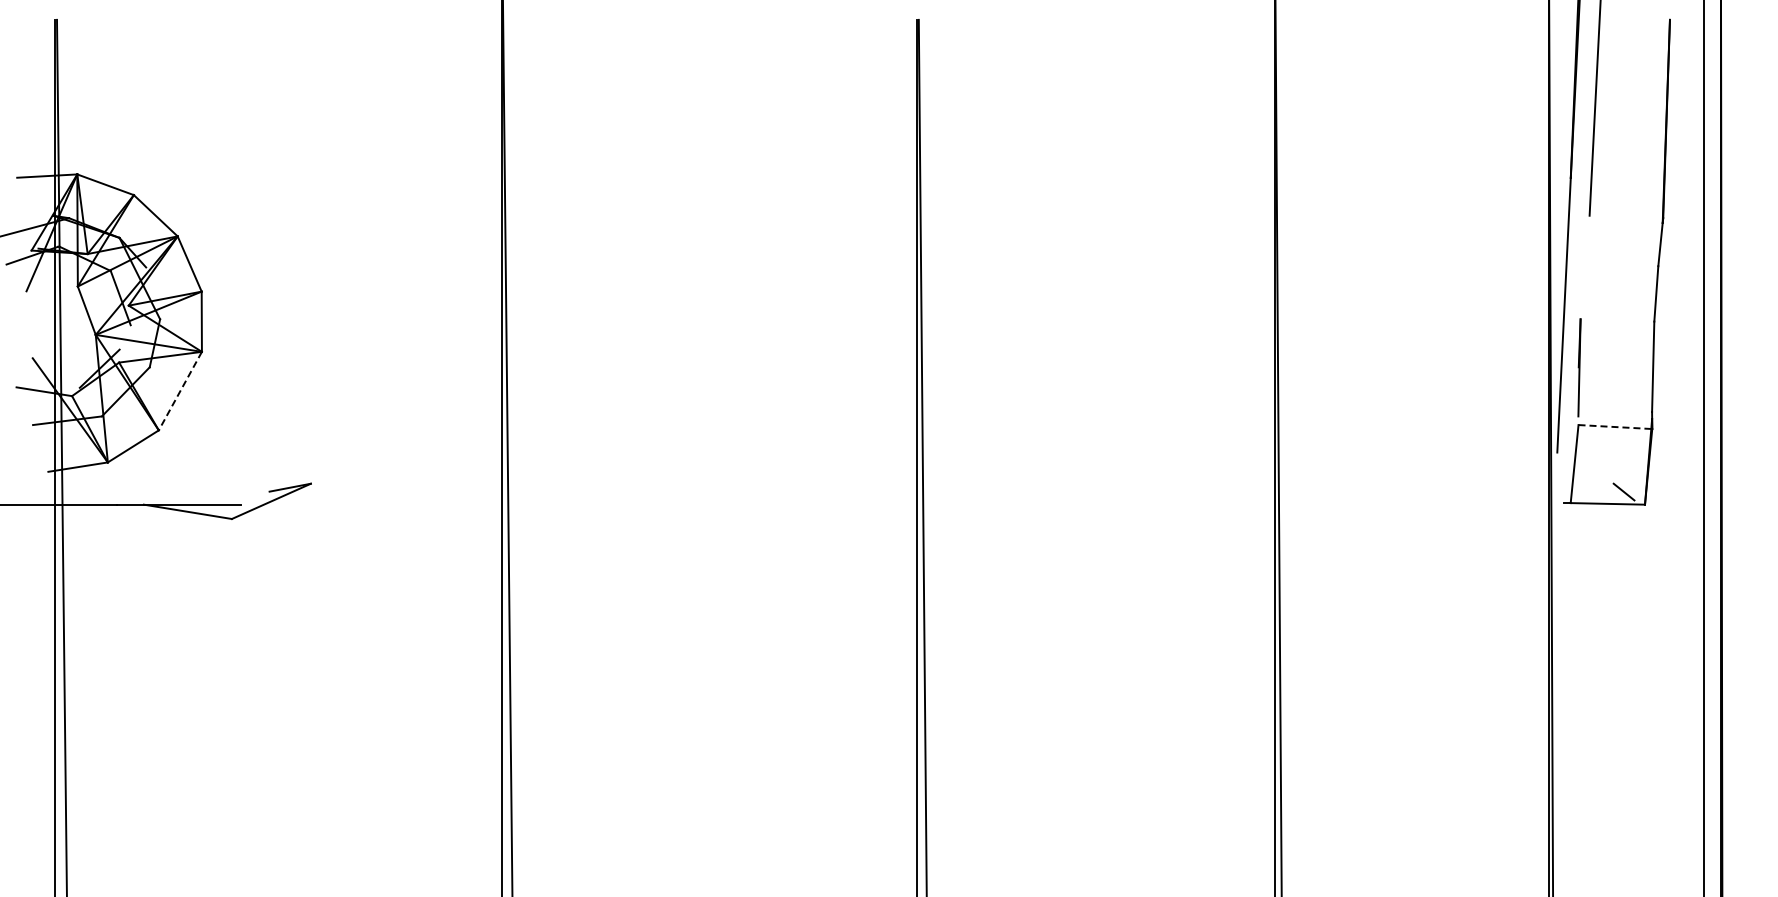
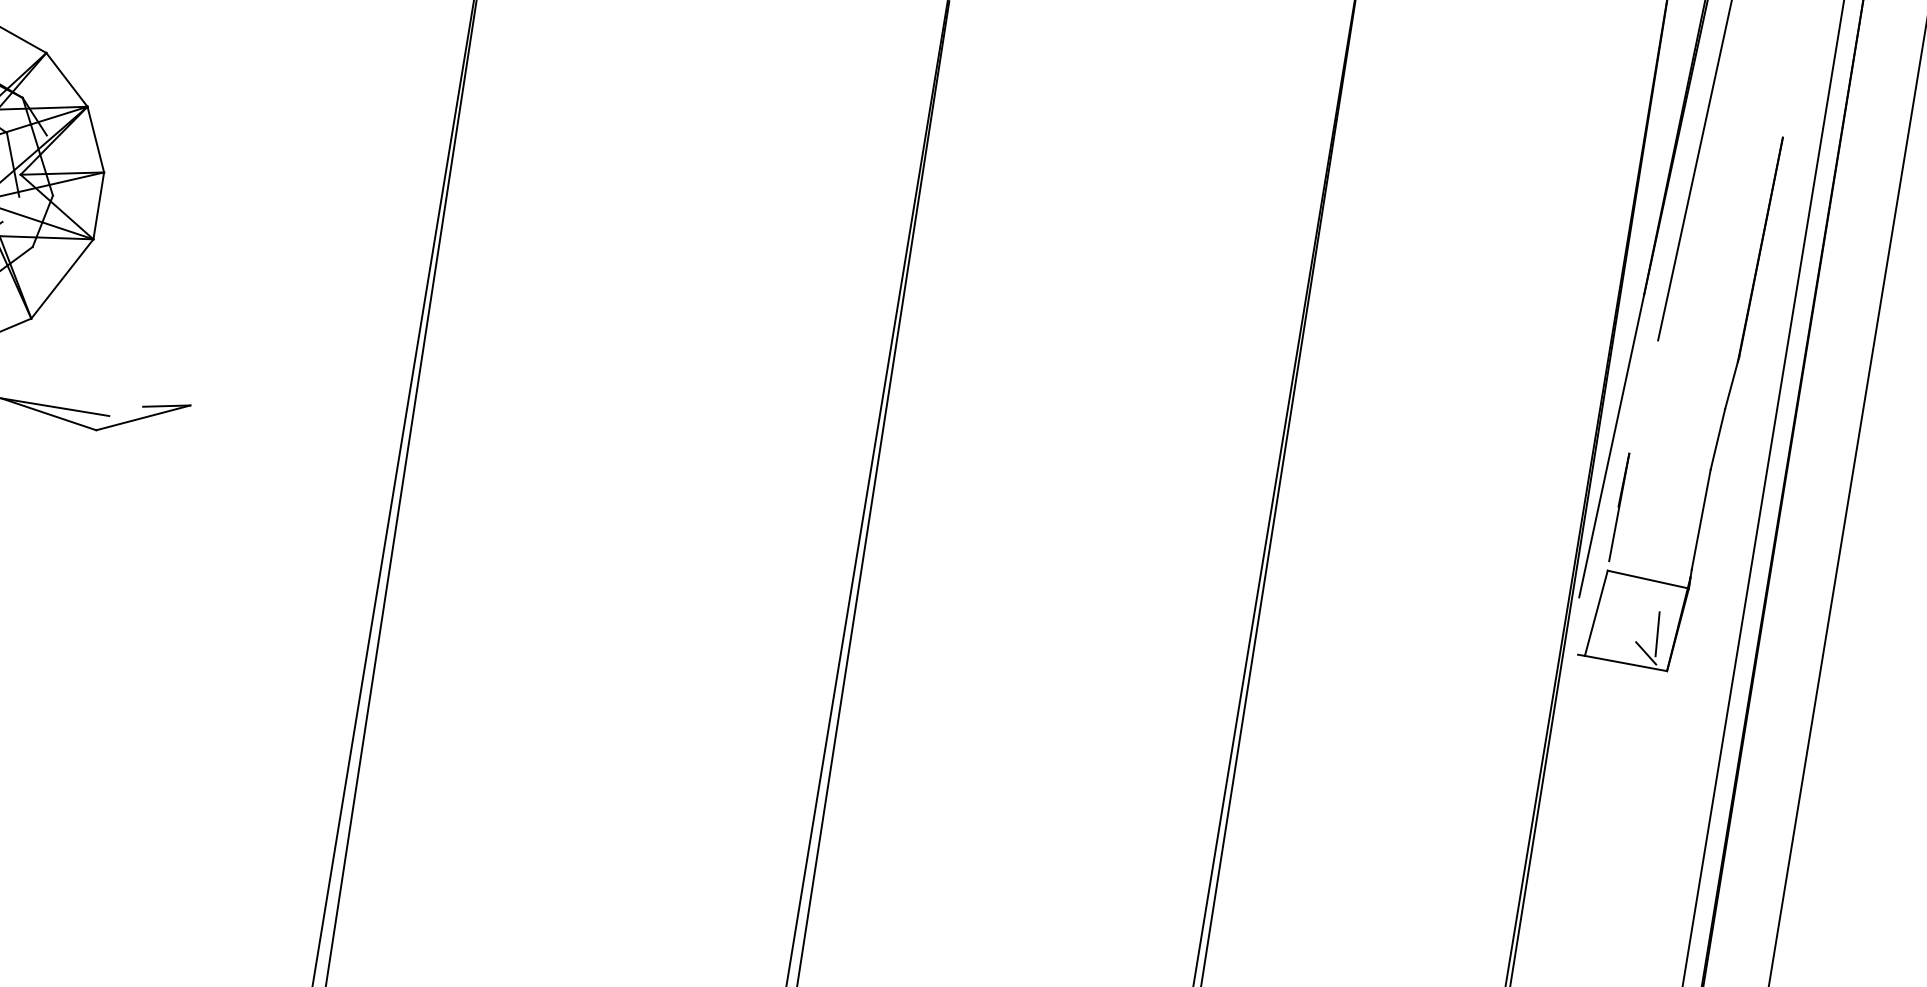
line: (180, 391) -> (62, 279), dashed -> solid
line: (1615, 427) -> (1648, 580), dashed -> solid
line: (1631, 473) -> (1657, 634), added

